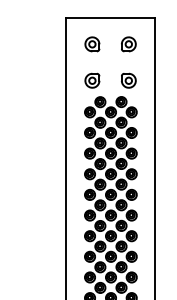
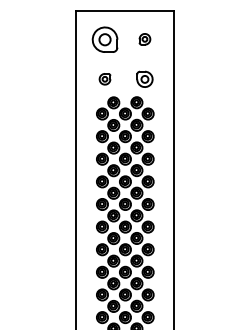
part: (91, 43) -> (104, 38), size x1.6
part: (128, 43) -> (144, 38), size x0.7
part: (91, 79) -> (104, 78), size x0.7

